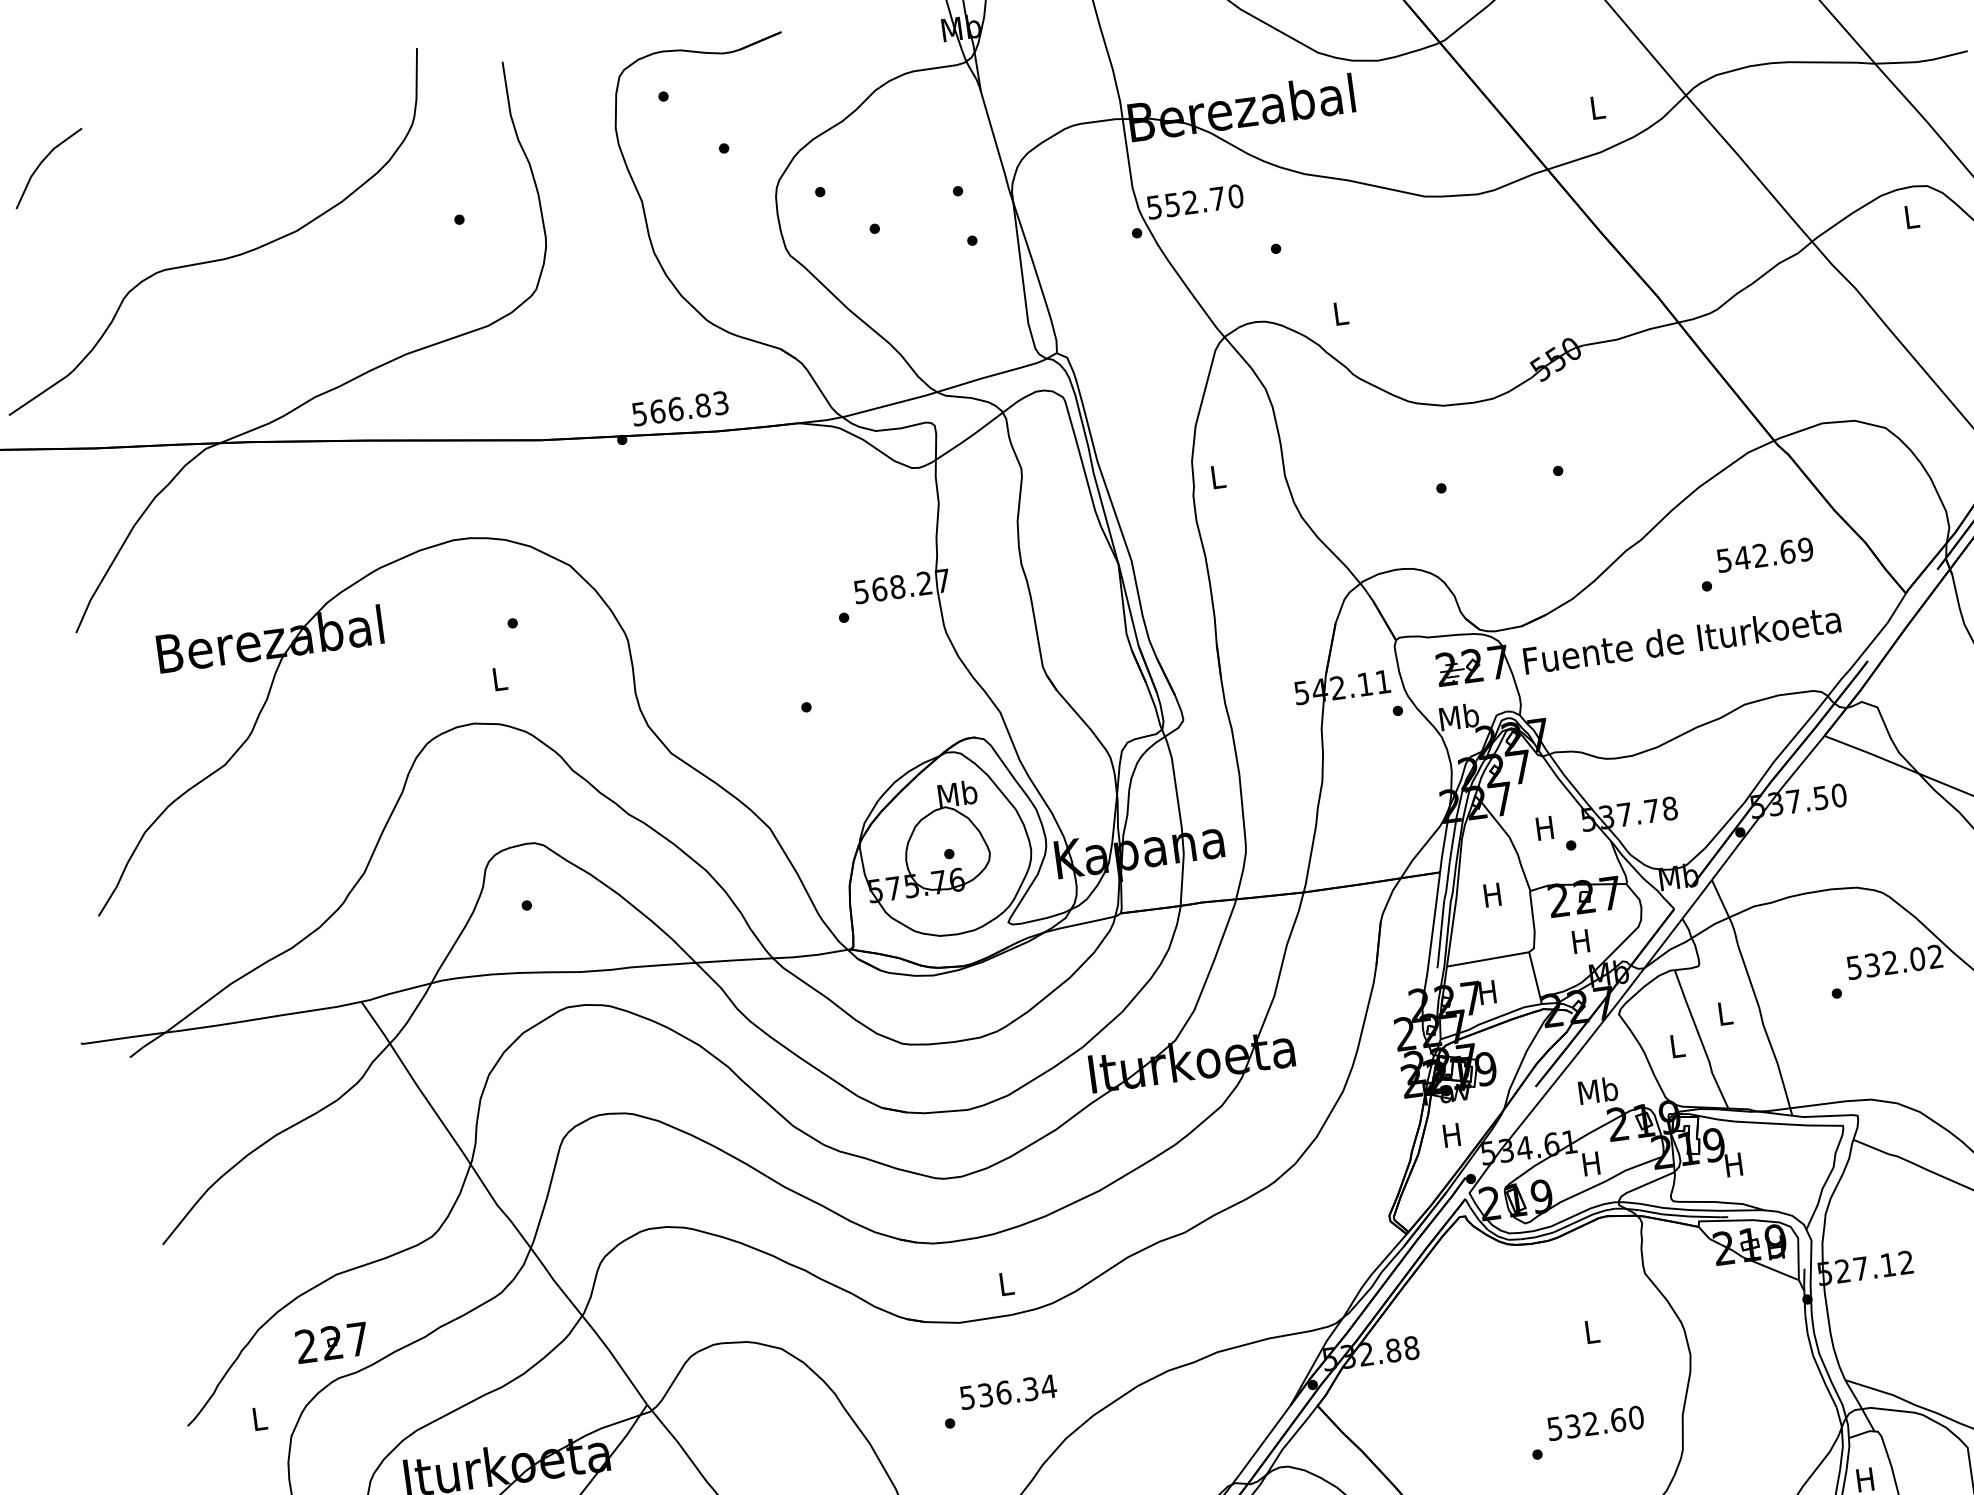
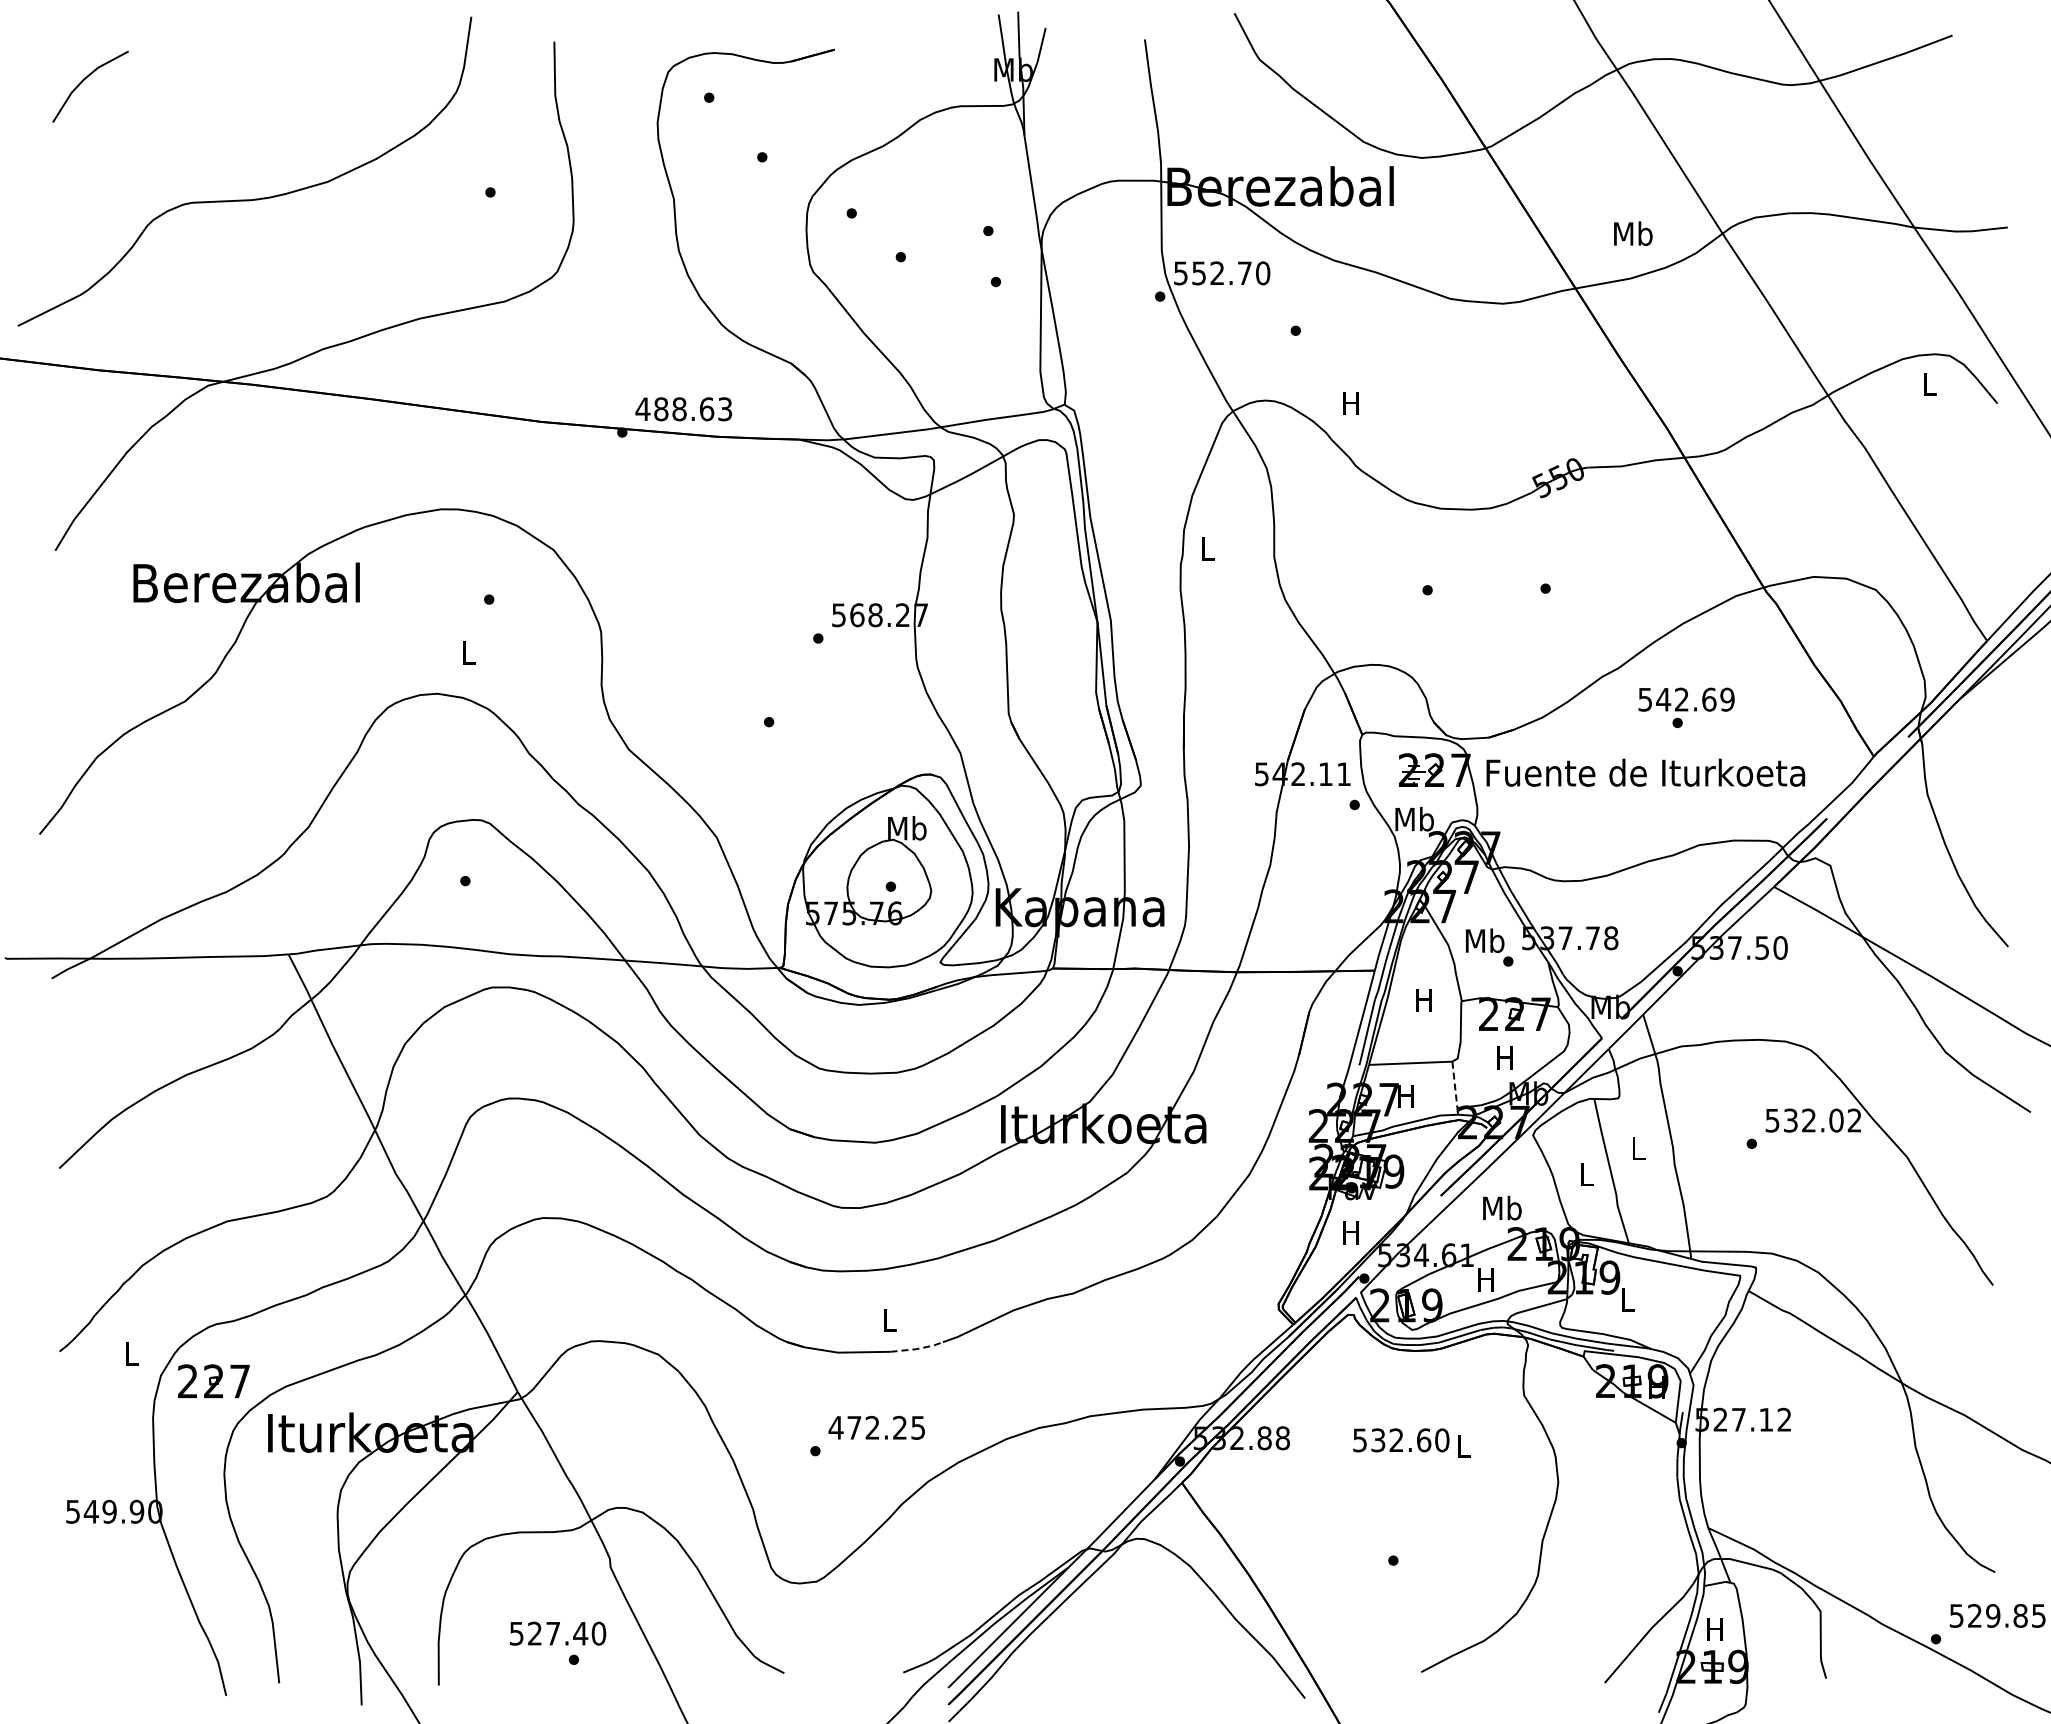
text: (1597, 107) -> (1633, 233), L -> Mb
text: (1339, 313) -> (1350, 403), L -> H
text: (670, 410) -> (674, 409), 566.83 -> 488.63
text: (1765, 554) -> (1686, 699), moved
text: (1545, 827) -> (1485, 940), H -> Mb
line: (1534, 975) -> (1454, 1085), solid -> dashed
text: (1733, 1164) -> (1626, 1299), H -> L
line: (1038, 1307) -> (918, 1348), solid -> dashed
part: (331, 1342) -> (213, 1380), moved
text: (1007, 1391) -> (876, 1427), 536.34 -> 472.25
text: (1595, 1423) -> (1401, 1440), moved

